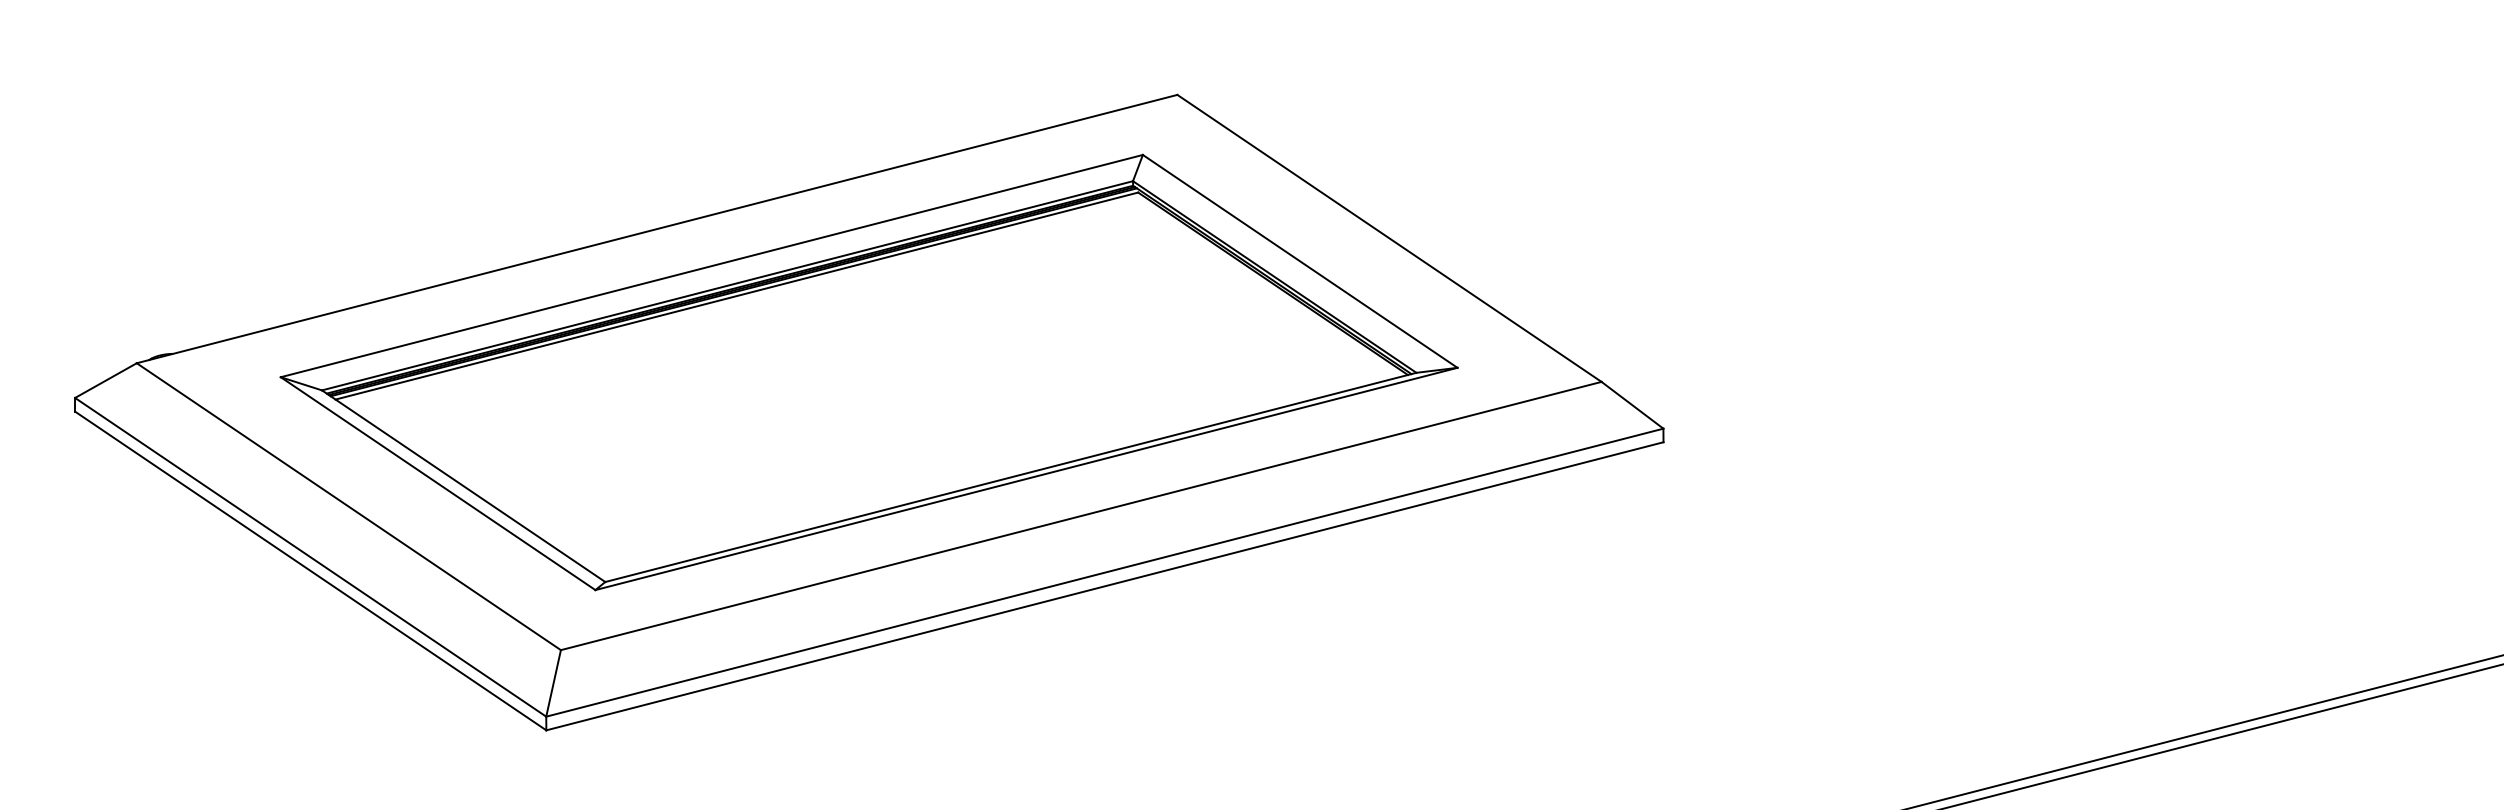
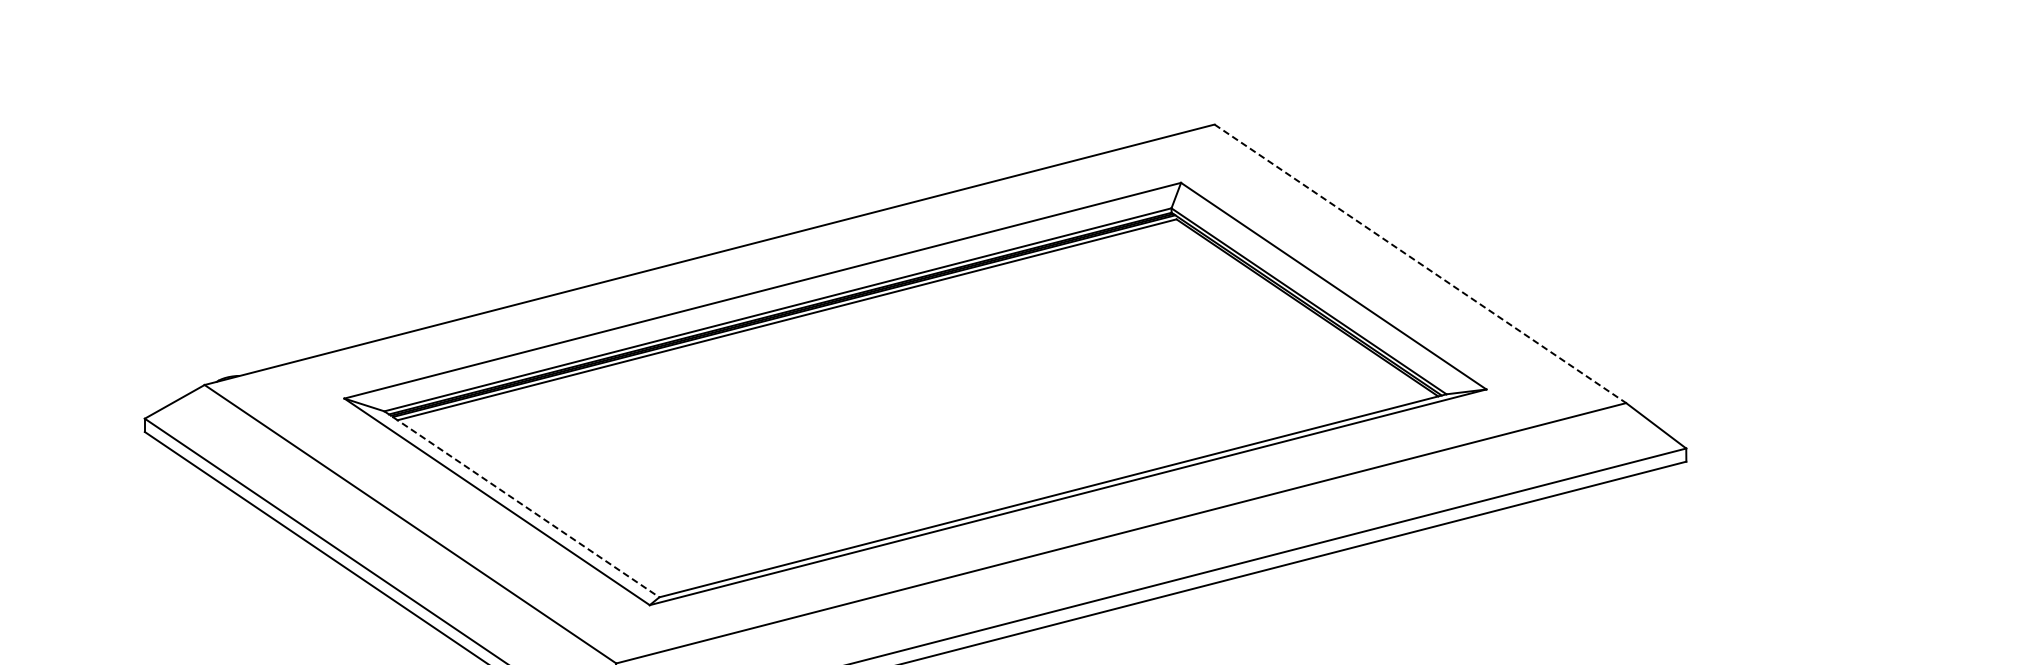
line: (1389, 238) -> (1420, 263), solid -> dashed
line: (464, 486) -> (522, 504), solid -> dashed

